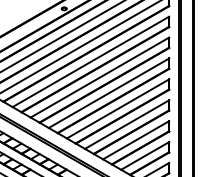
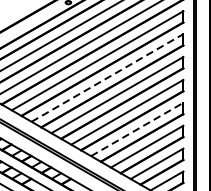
line: (99, 77) -> (107, 77), solid -> dashed
line: (127, 124) -> (137, 129), solid -> dashed

